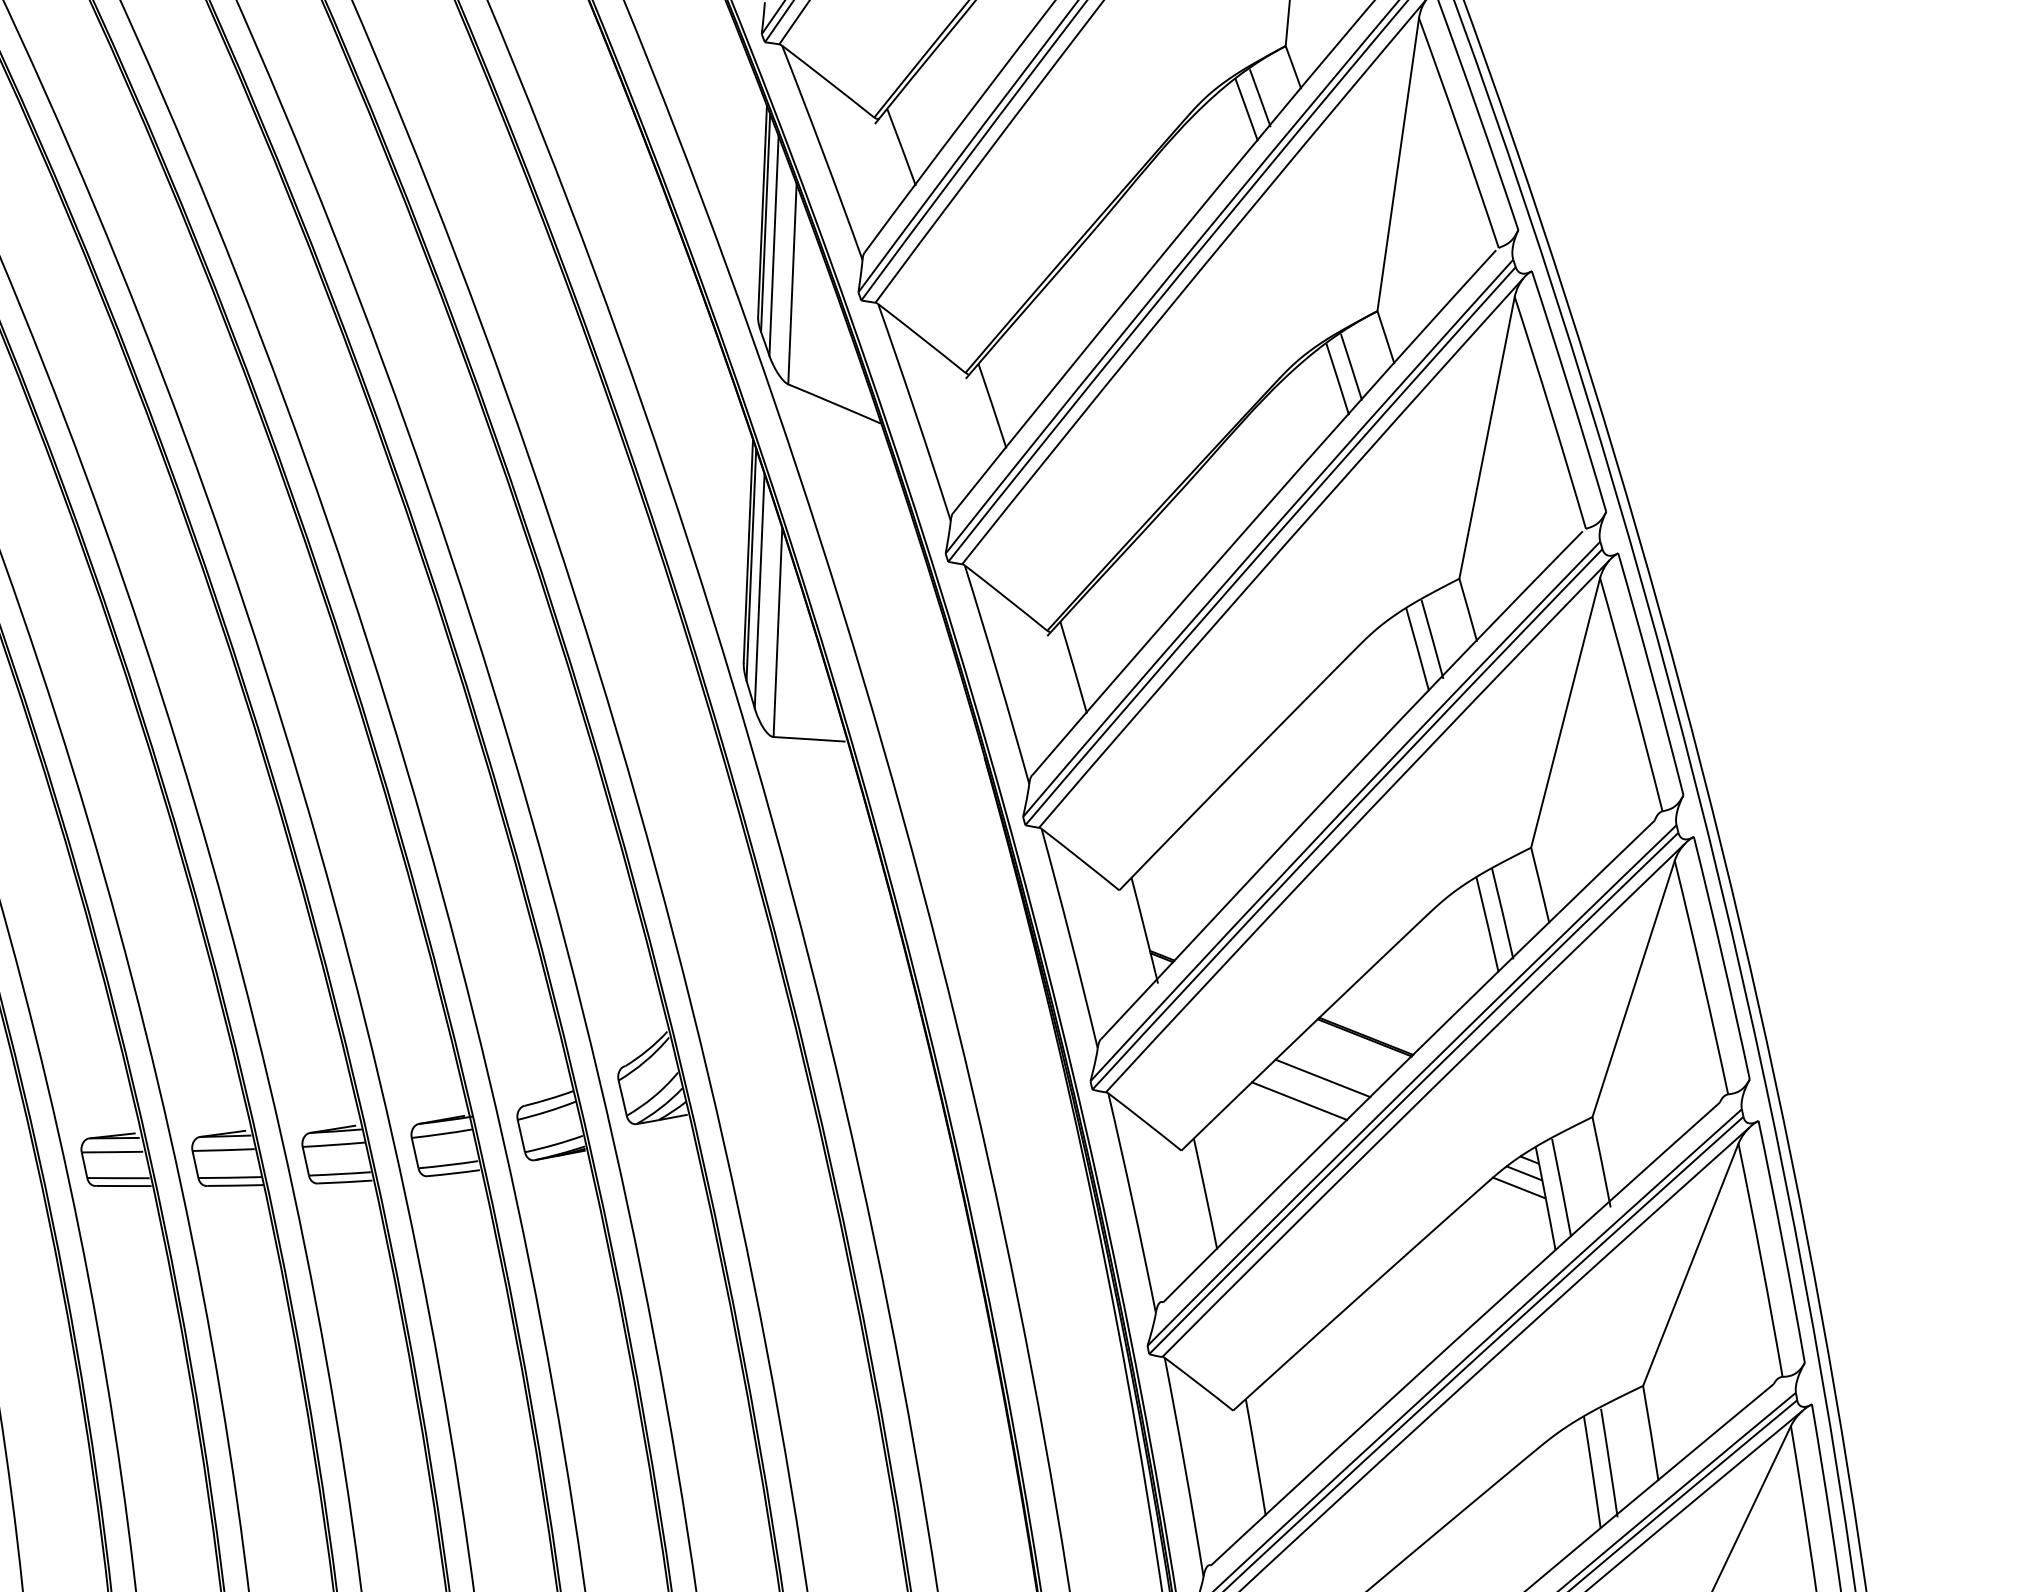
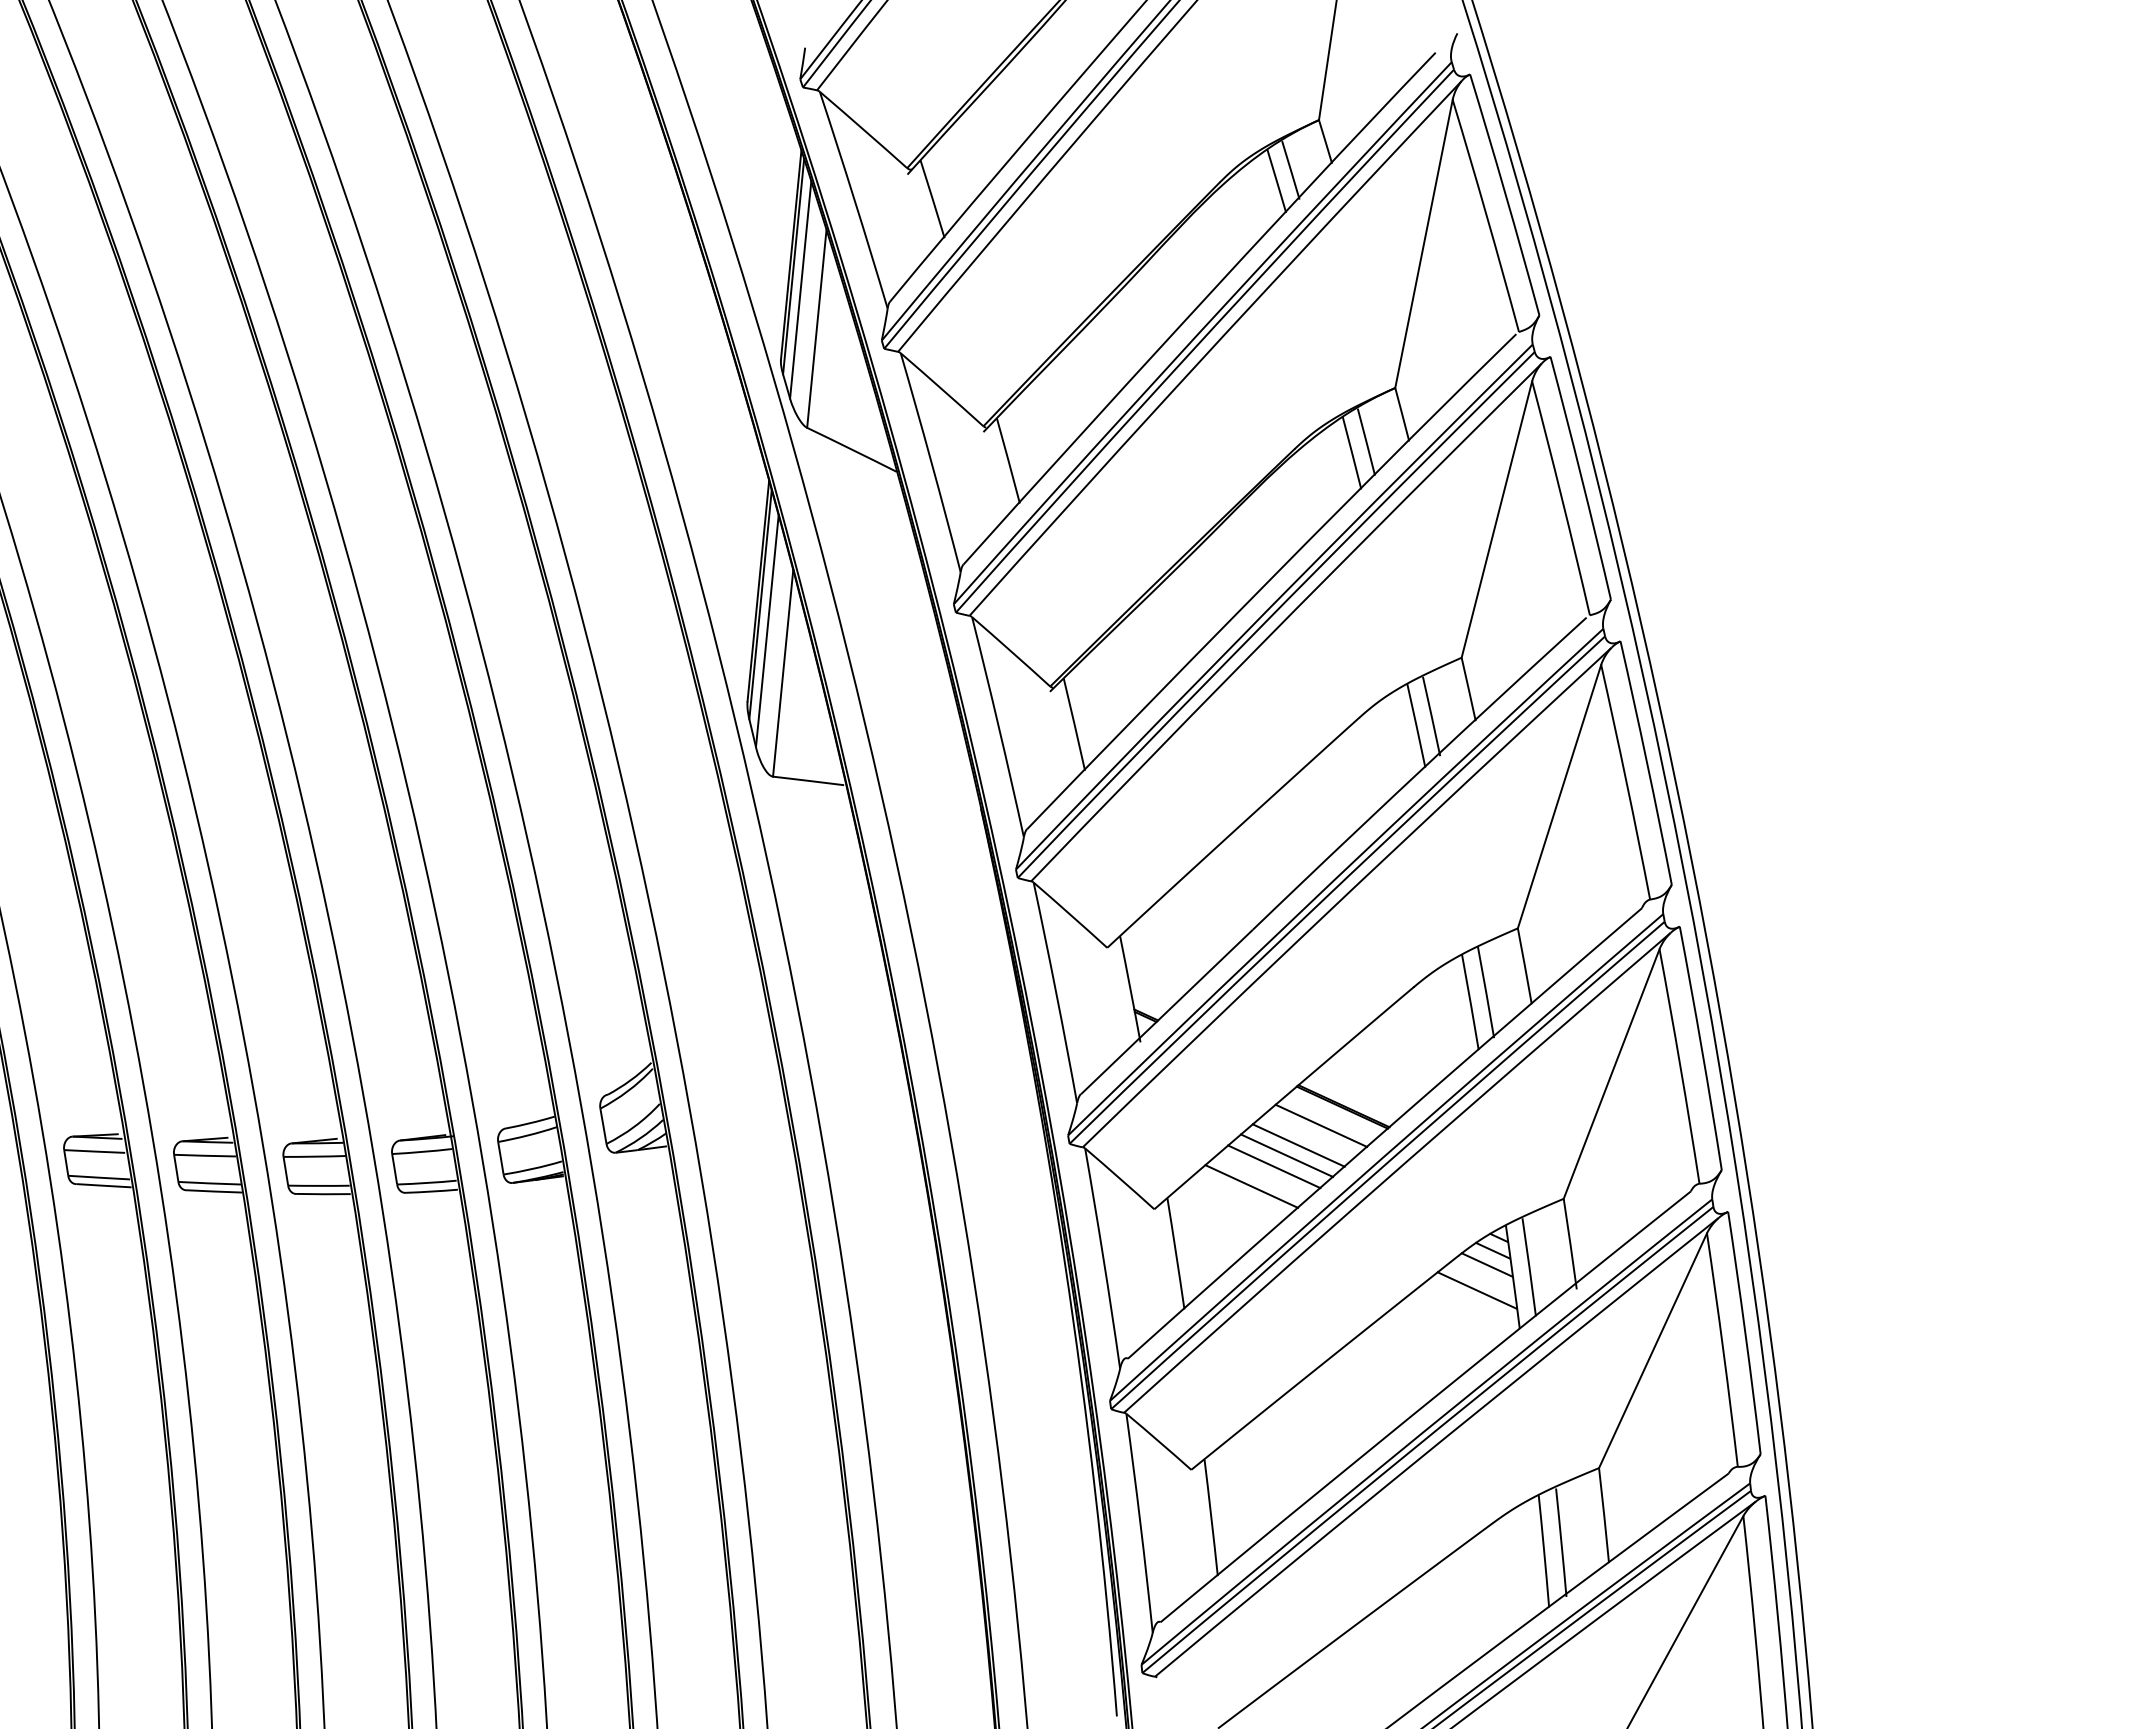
line: (1344, 1056) -> (1321, 1125), added
line: (1311, 1089) -> (1286, 1155), added
line: (1277, 1122) -> (1251, 1186), added
line: (1509, 1214) -> (1476, 1290), added

